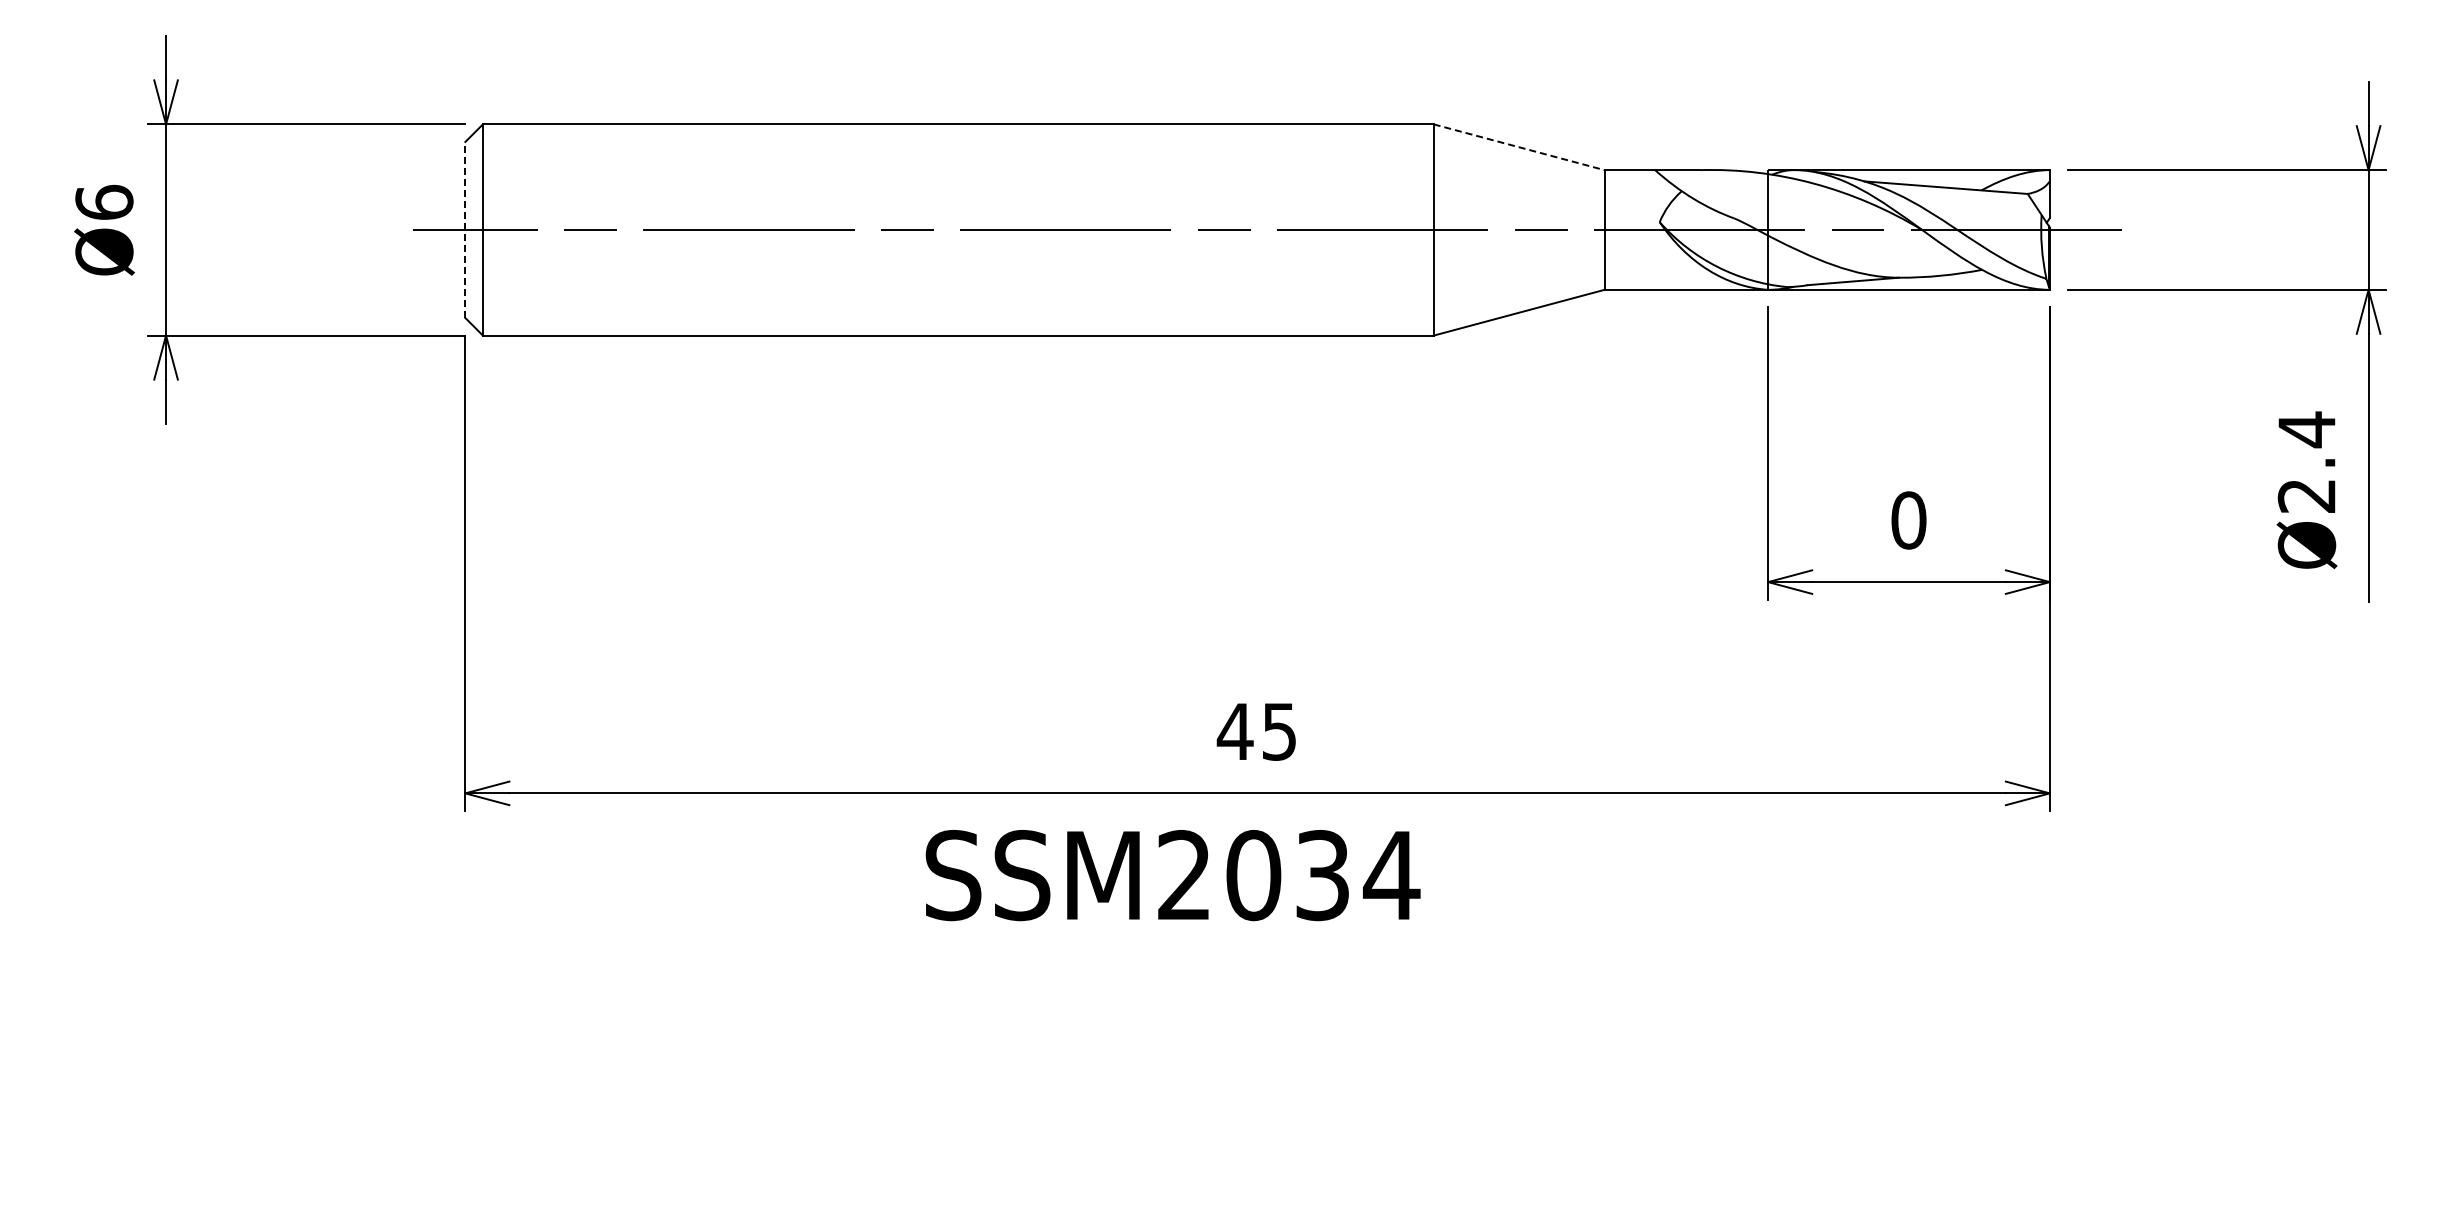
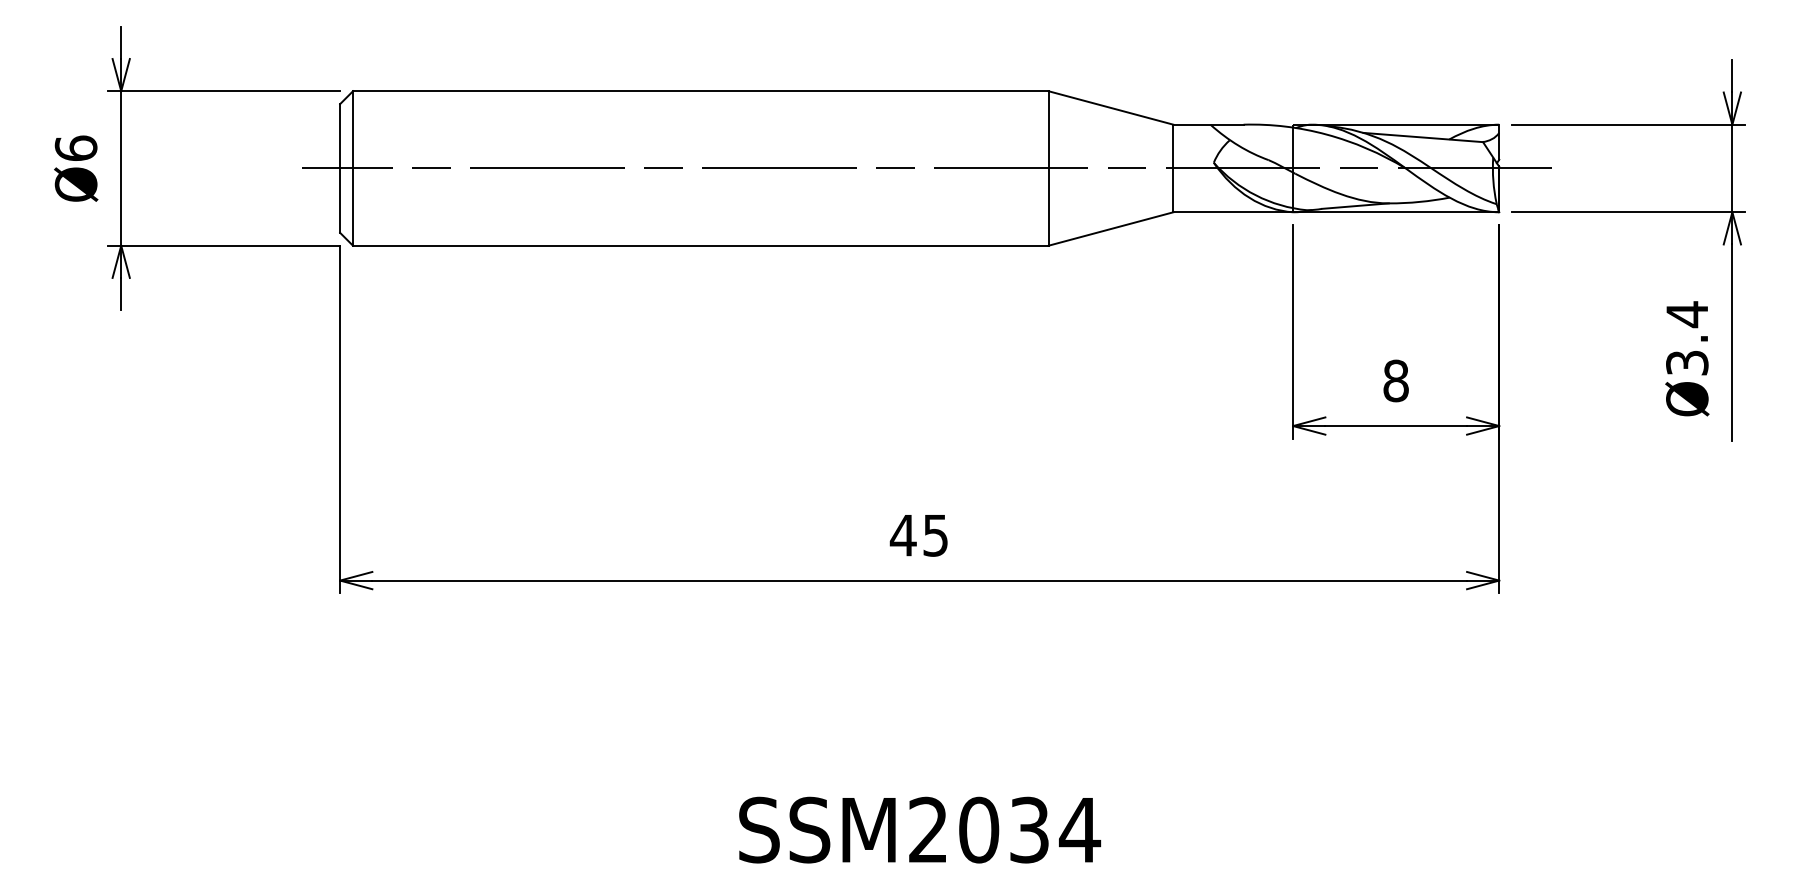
line: (1519, 147) -> (1111, 108), dashed -> solid
line: (465, 229) -> (340, 168), dashed -> solid
text: (2306, 495) -> (1686, 362), Ø2.4 -> Ø3.4
text: (1908, 520) -> (1395, 380), 0 -> 8
text: (1172, 875) -> (919, 830), moved

